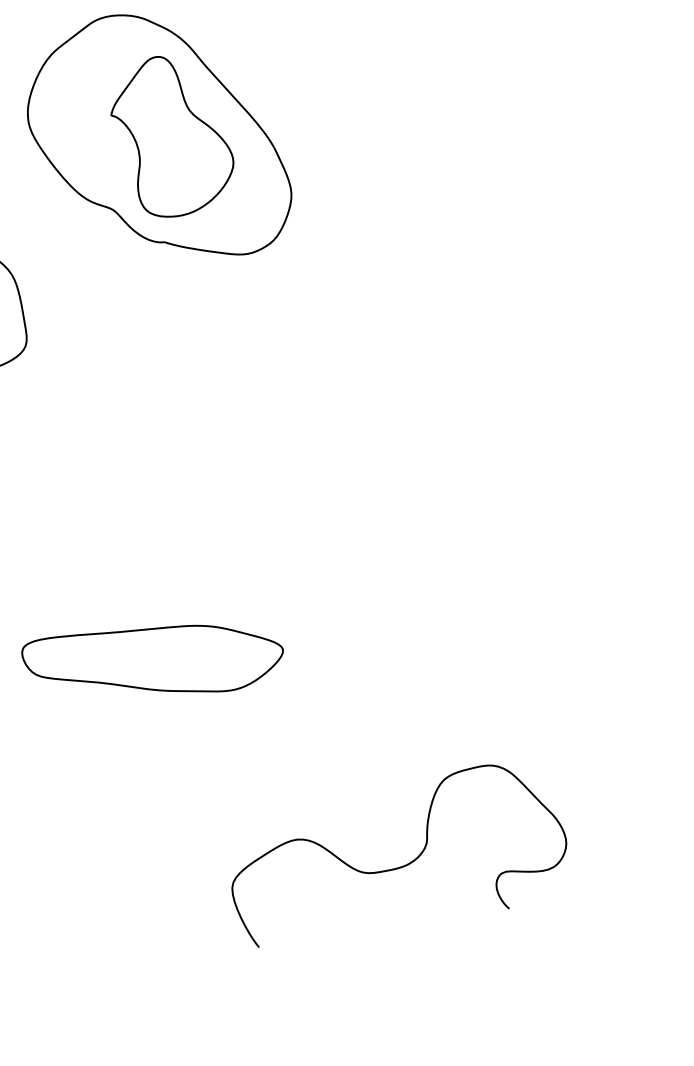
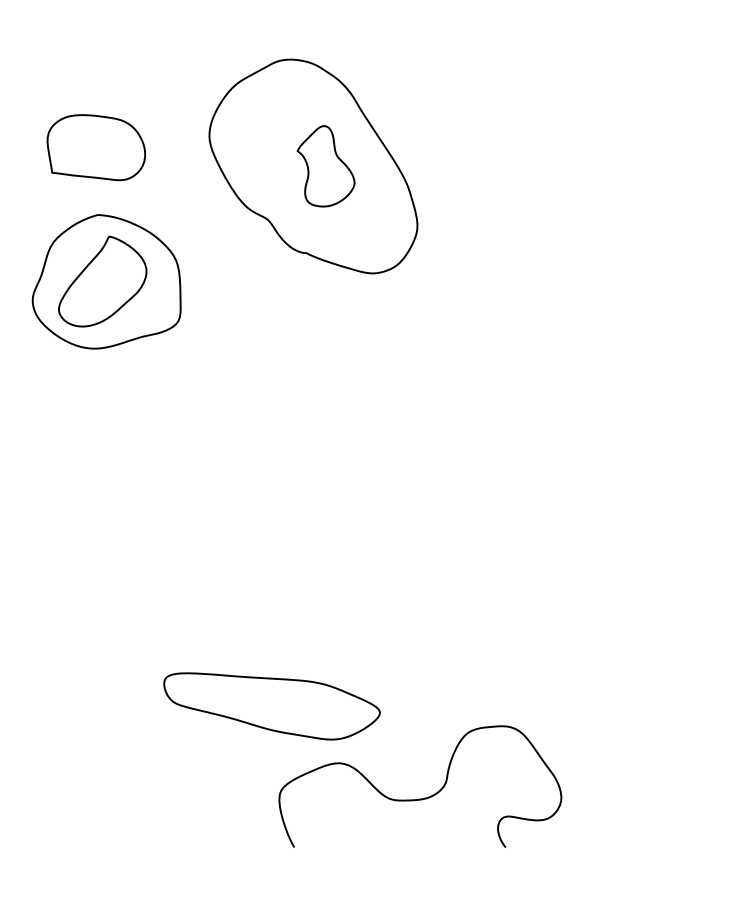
part: (171, 136) -> (325, 166), size x0.6
part: (153, 662) -> (271, 706), moved

